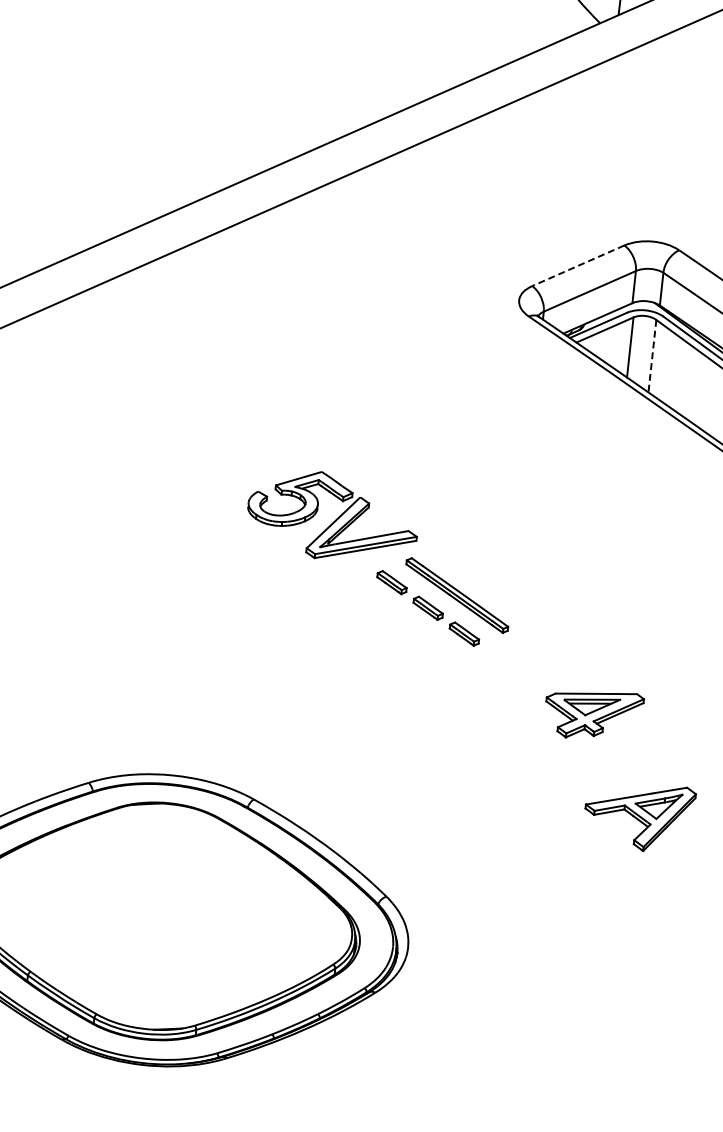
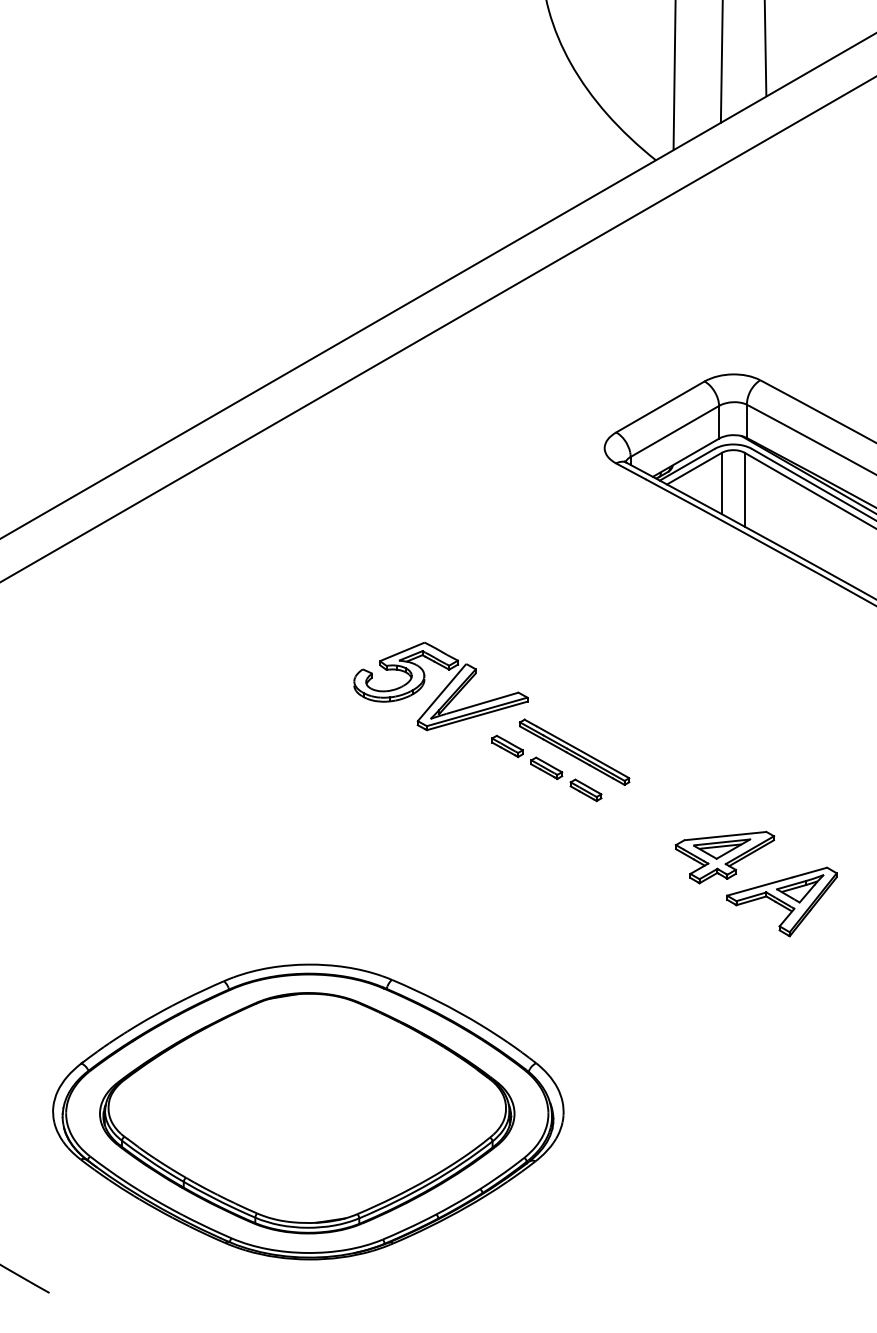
line: (578, 265) -> (660, 406), dashed -> solid
line: (651, 355) -> (744, 489), dashed -> solid
part: (638, 816) -> (781, 901), moved

